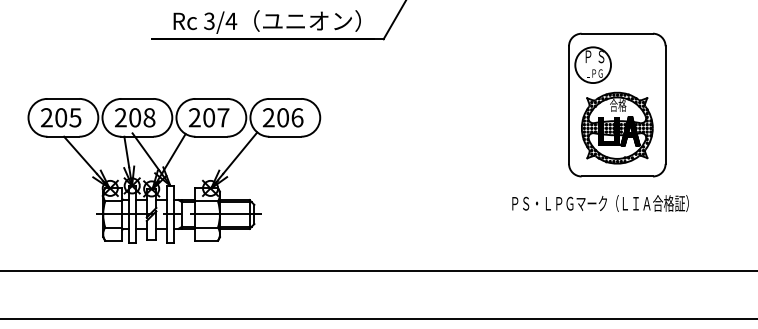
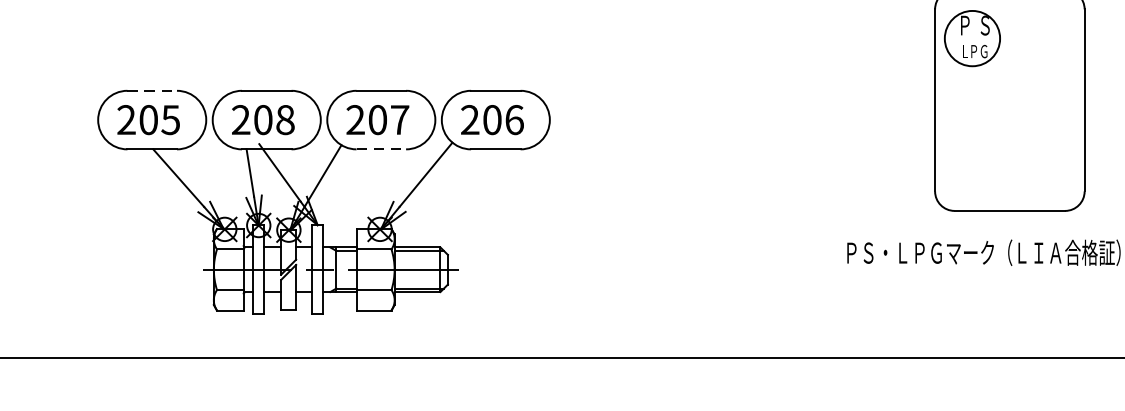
line: (63, 98) -> (152, 90), solid -> dashed
part: (617, 127) -> (1010, 135), removed
line: (211, 136) -> (381, 149), solid -> dashed

